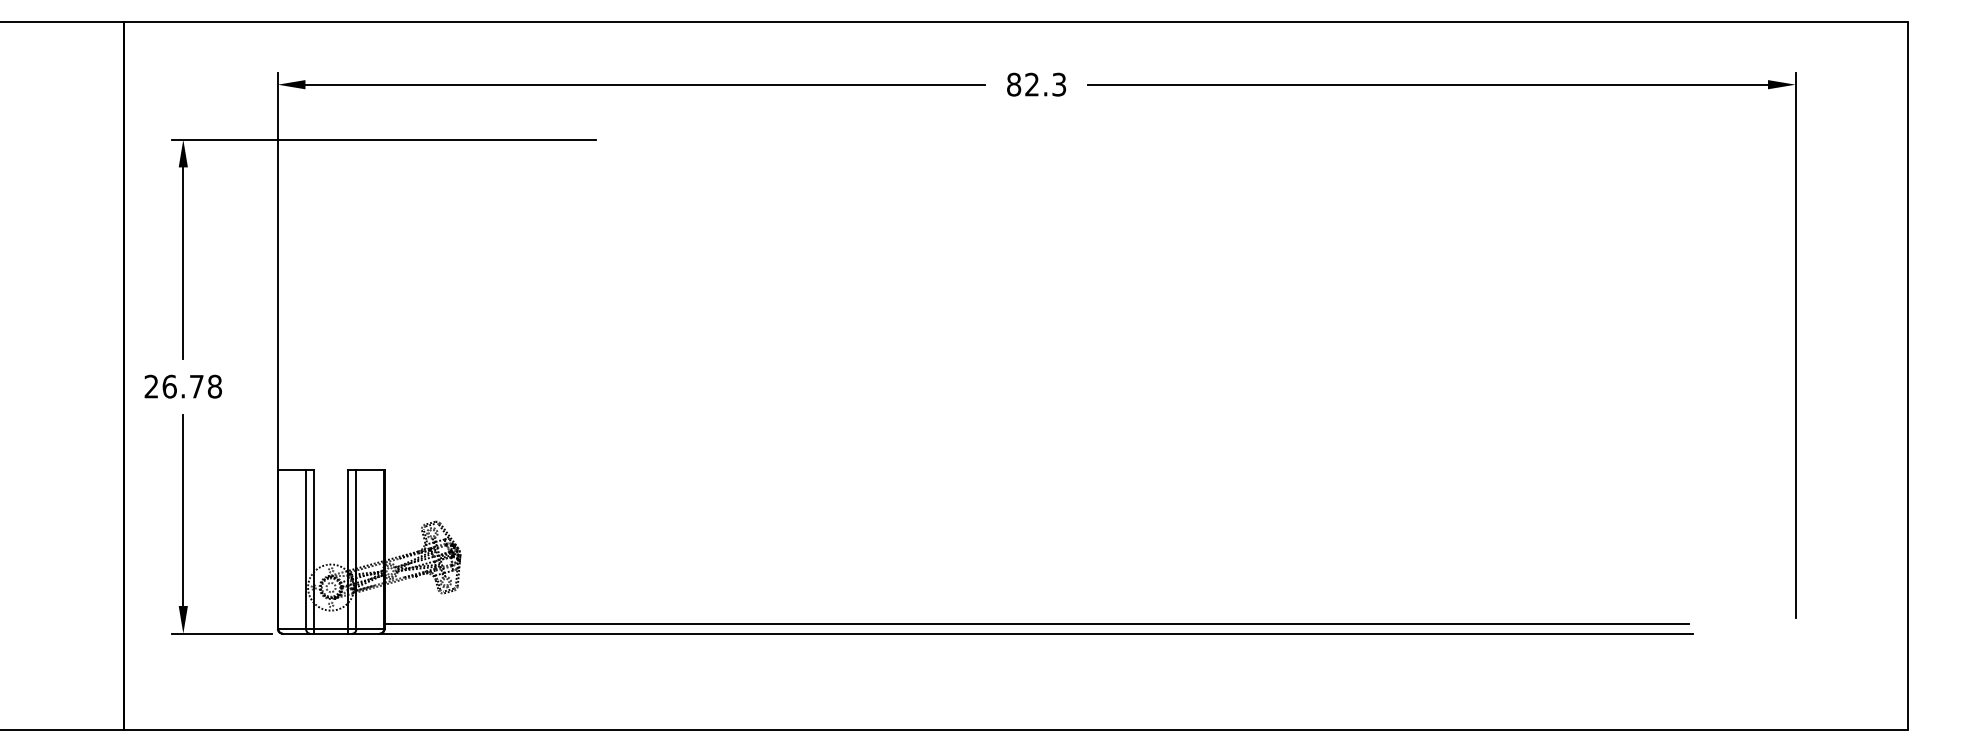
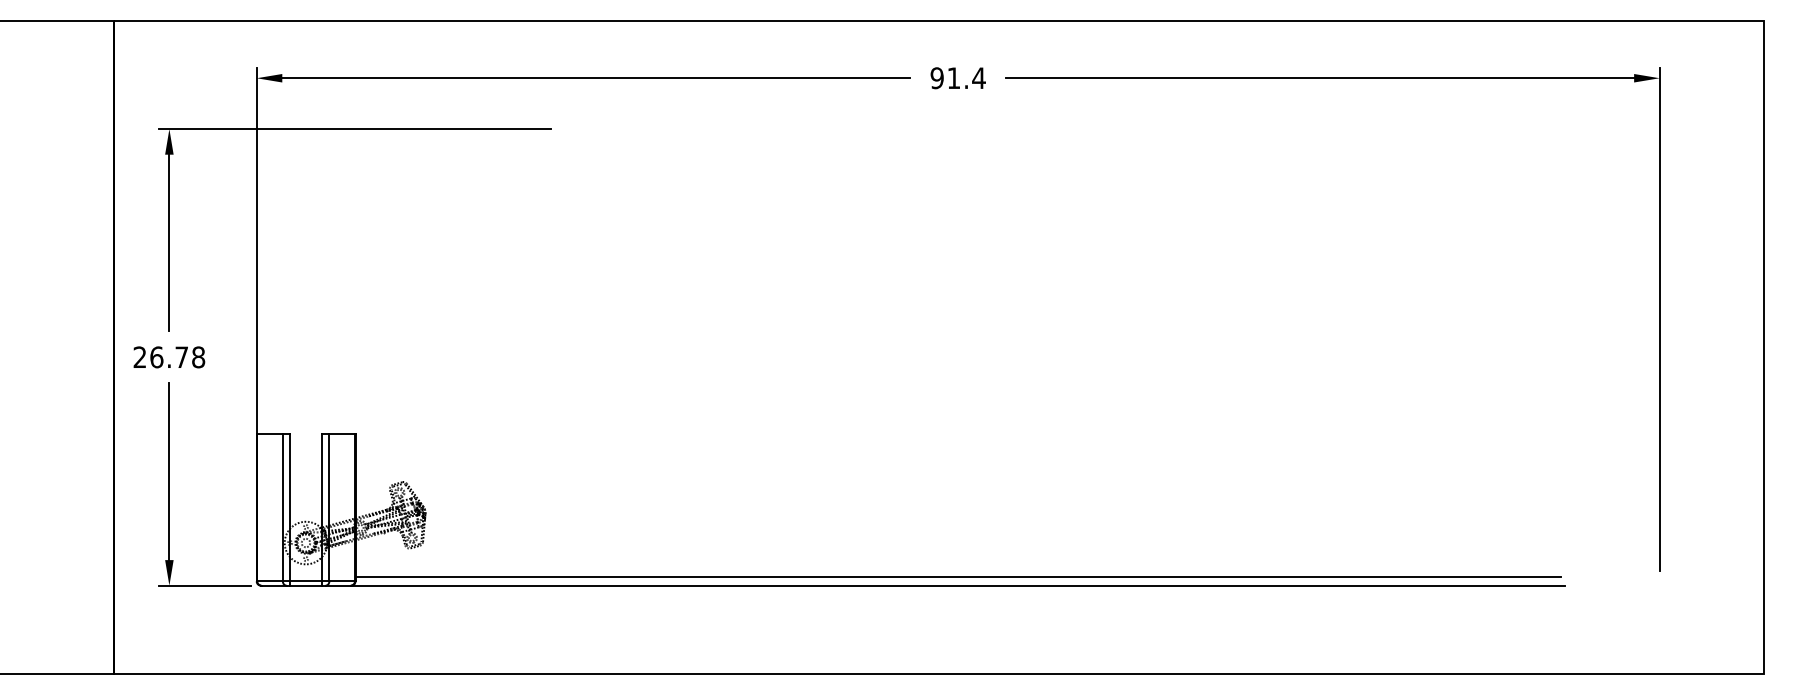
text: (1036, 84) -> (957, 78), 82.3 -> 91.4

